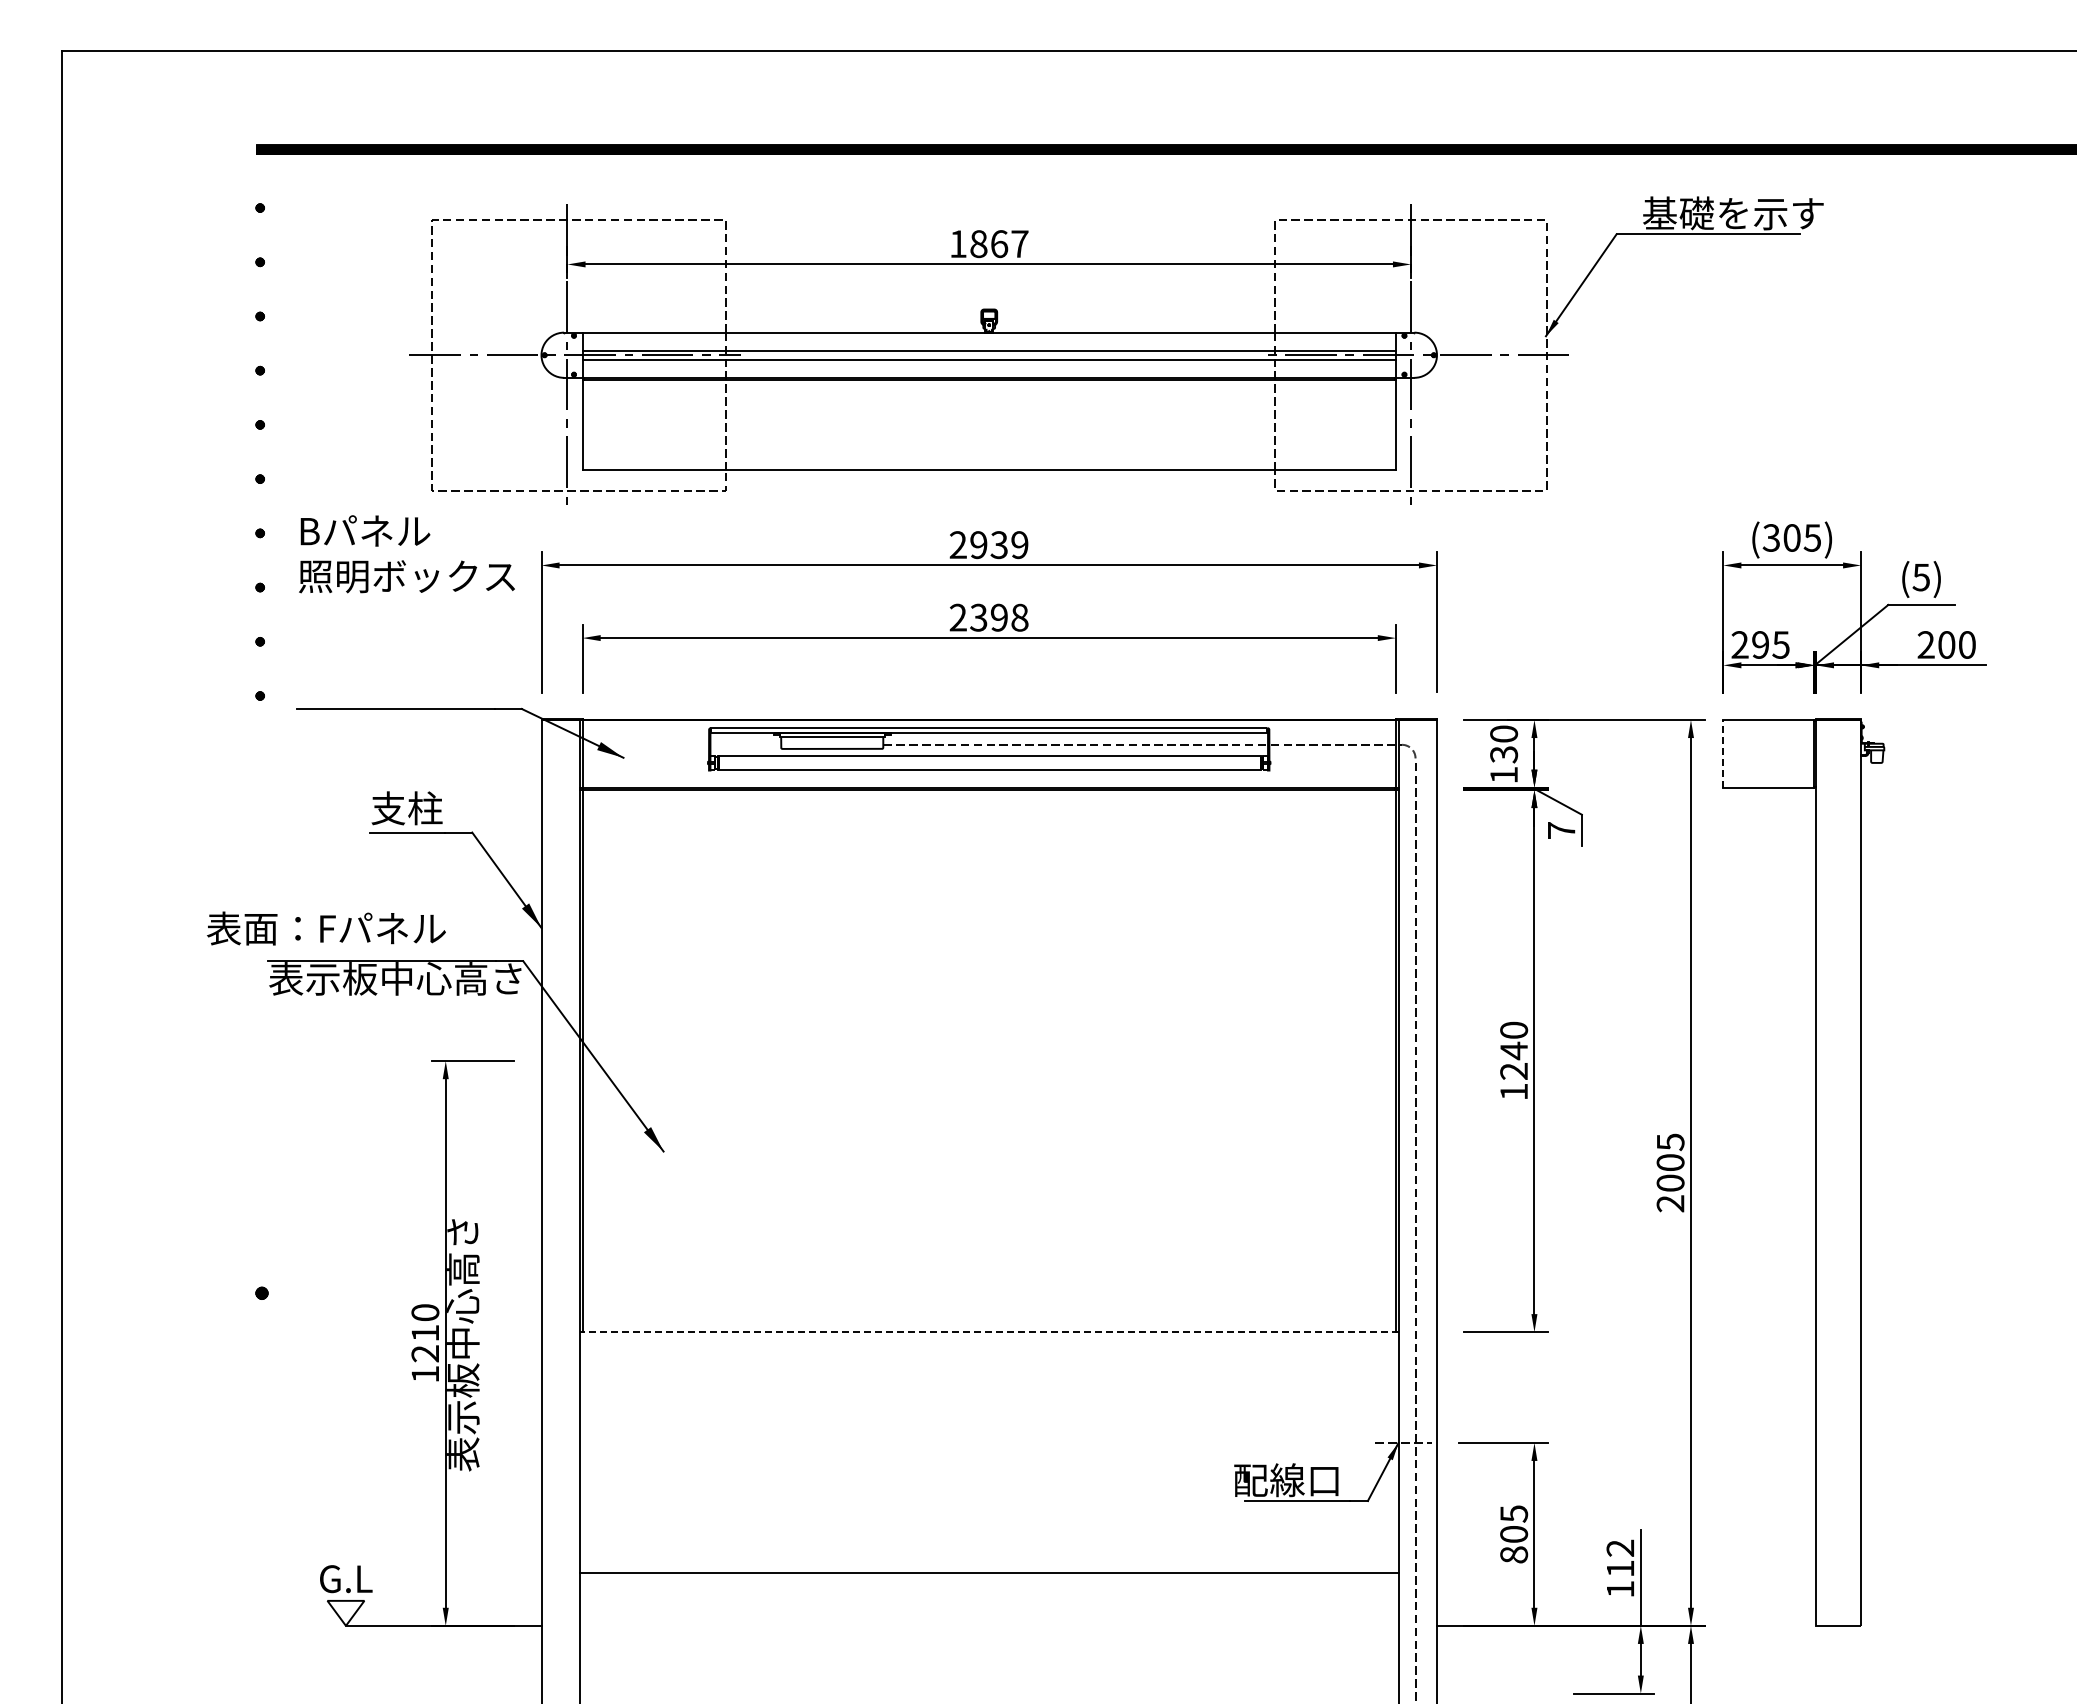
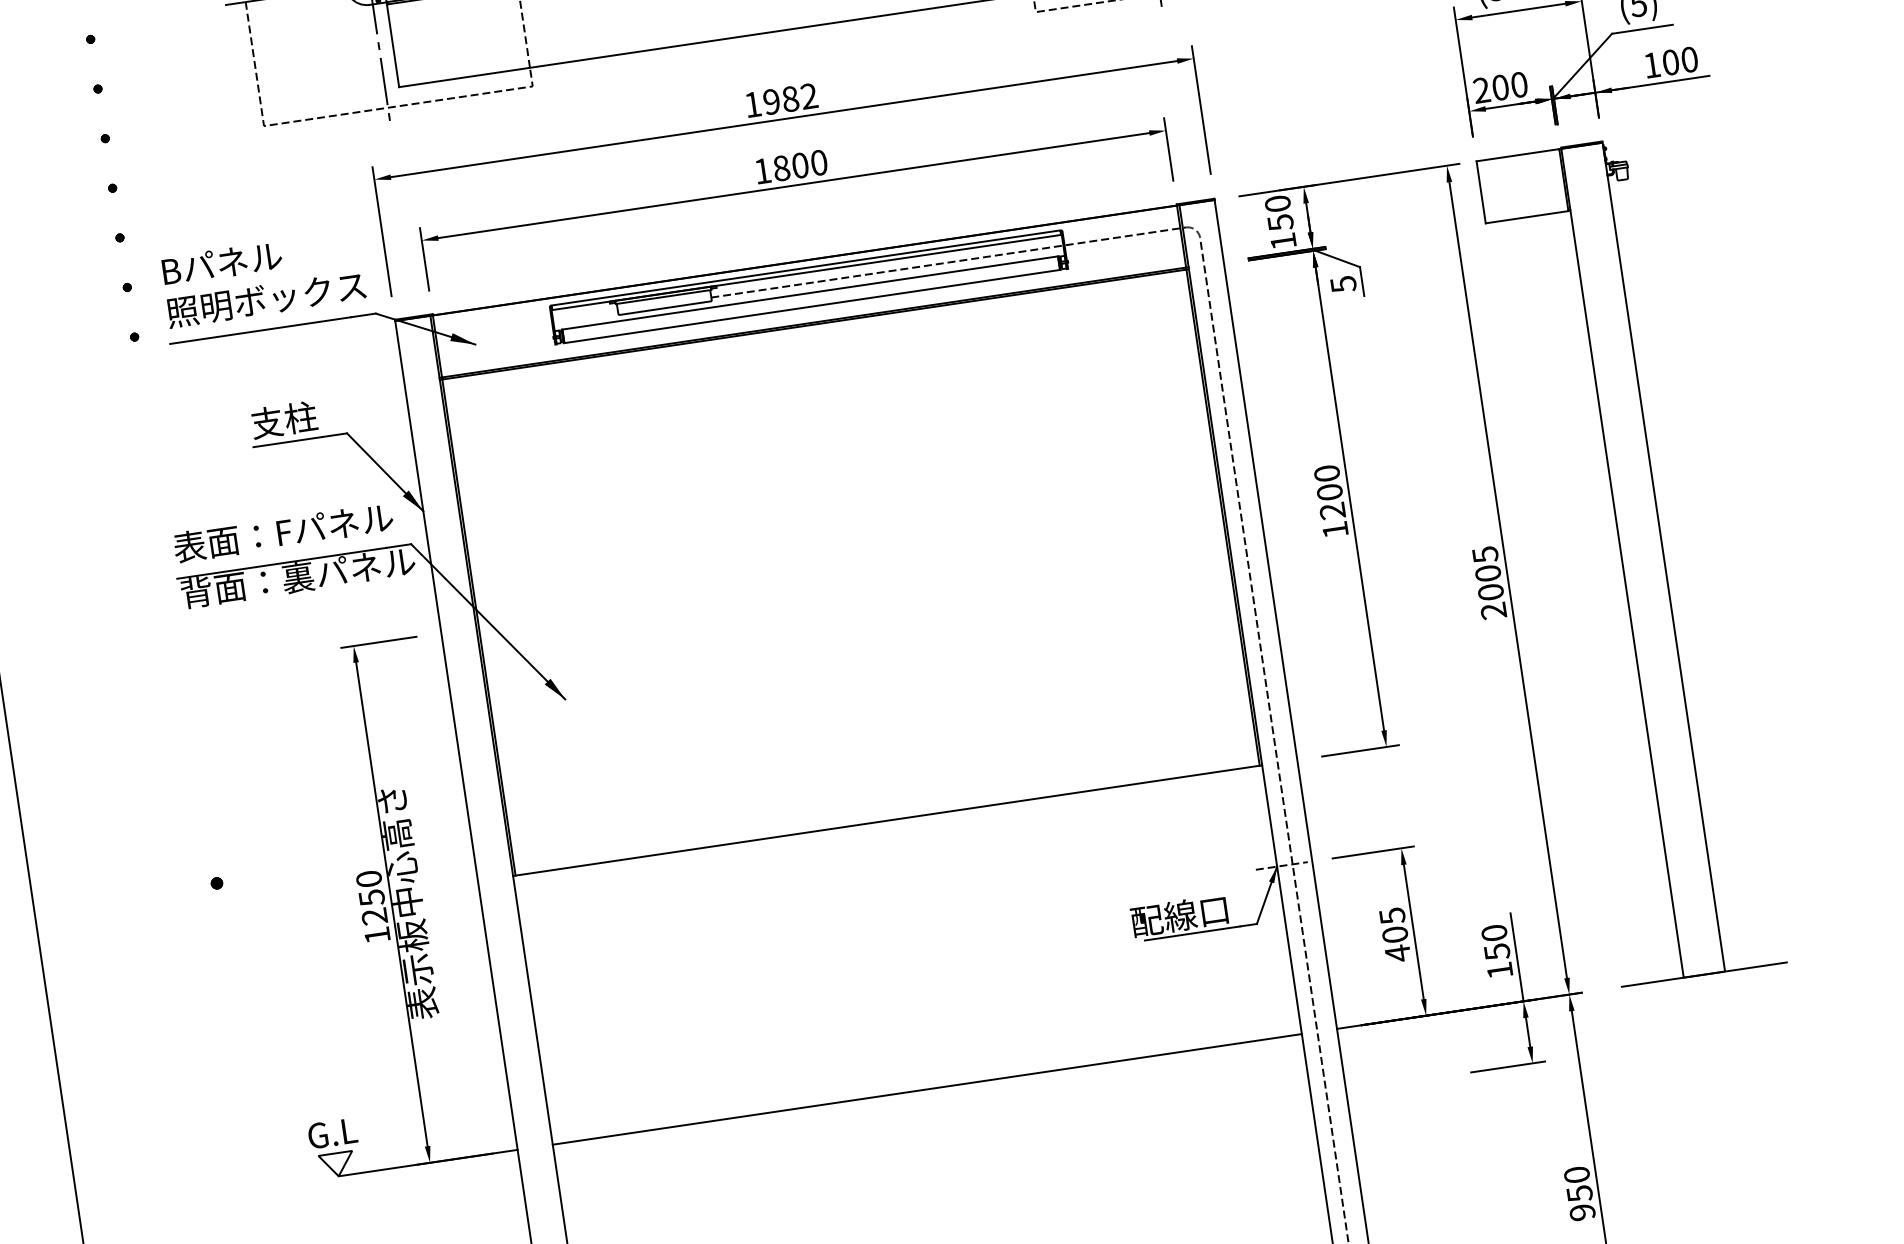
text: (988, 545) -> (780, 100), 2939 -> 1982
text: (406, 554) -> (262, 279), moved
text: (988, 617) -> (790, 166), 2398 -> 1800
text: (1770, 644) -> (1509, 85), 295 -> 200
text: (1925, 644) -> (1651, 64), 200 -> 100
line: (1723, 753) -> (1481, 191), dashed -> solid
text: (1503, 754) -> (1280, 222), 130 -> 150
text: (1561, 830) -> (1343, 284), 7 -> 5
text: (326, 928) -> (283, 532), moved
text: (396, 978) -> (297, 577), 表示板中心高さ -> 背面：裏パネル
text: (1514, 1050) -> (1330, 491), 1240 -> 1200
line: (988, 1332) -> (887, 821), dashed -> solid
text: (425, 1333) -> (372, 898), 1210 -> 1250
text: (1514, 1554) -> (1398, 953), 805 -> 405
text: (1620, 1558) -> (1495, 942), 112 -> 150
line: (988, 1572) -> (926, 1089), moved
line: (1838, 1625) -> (1704, 974), added

